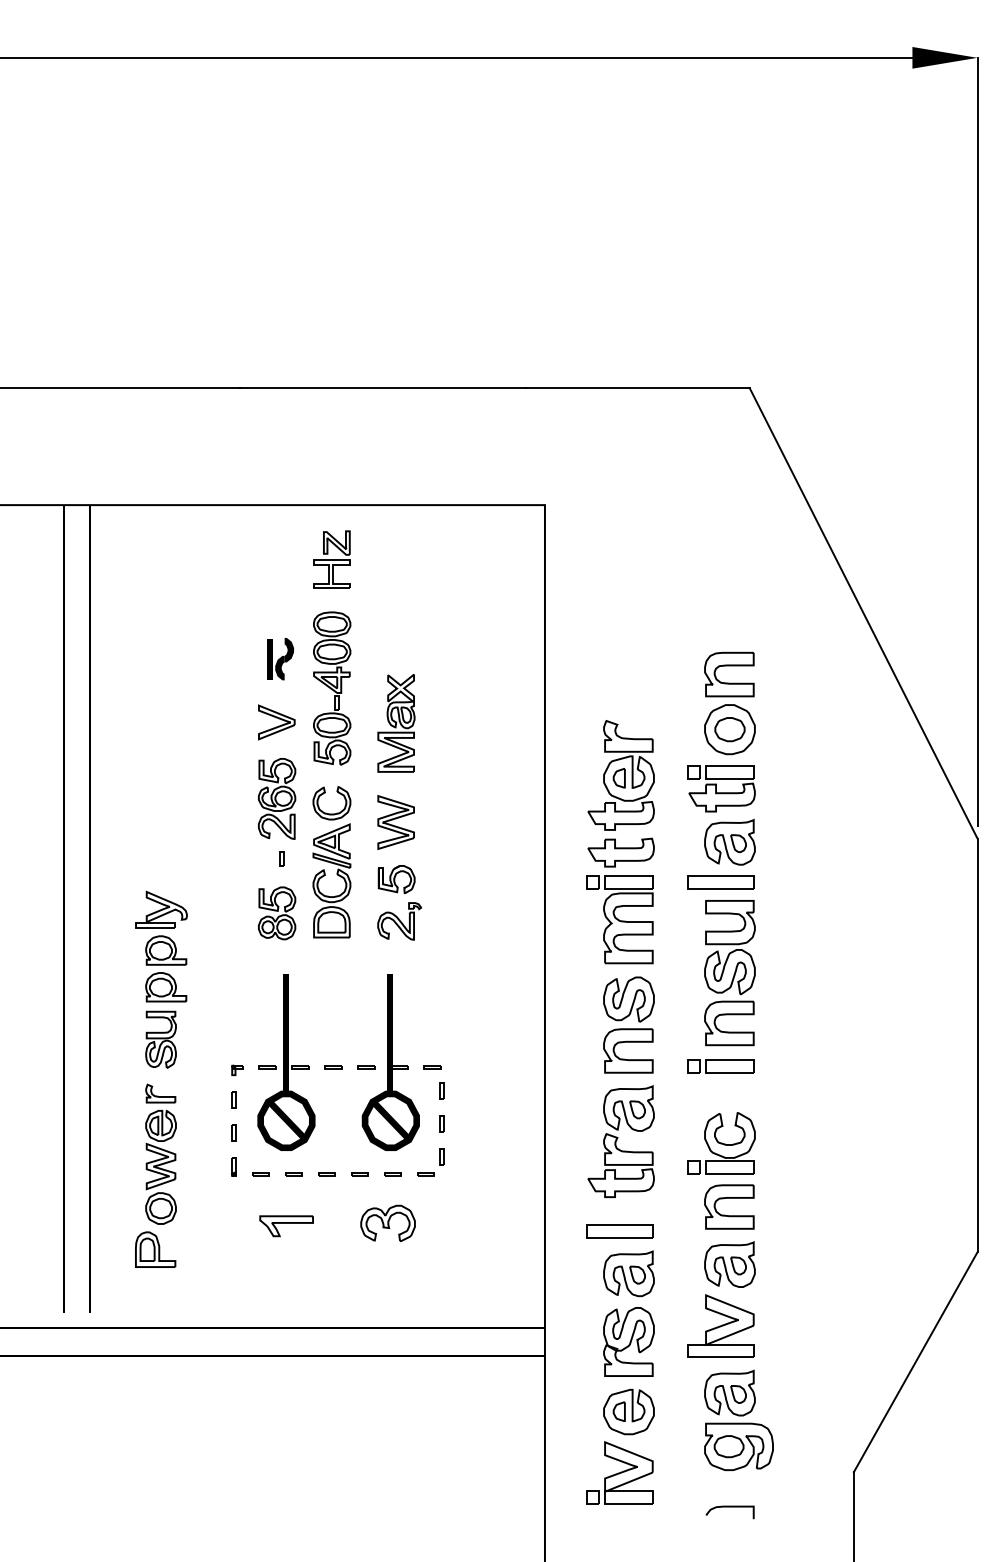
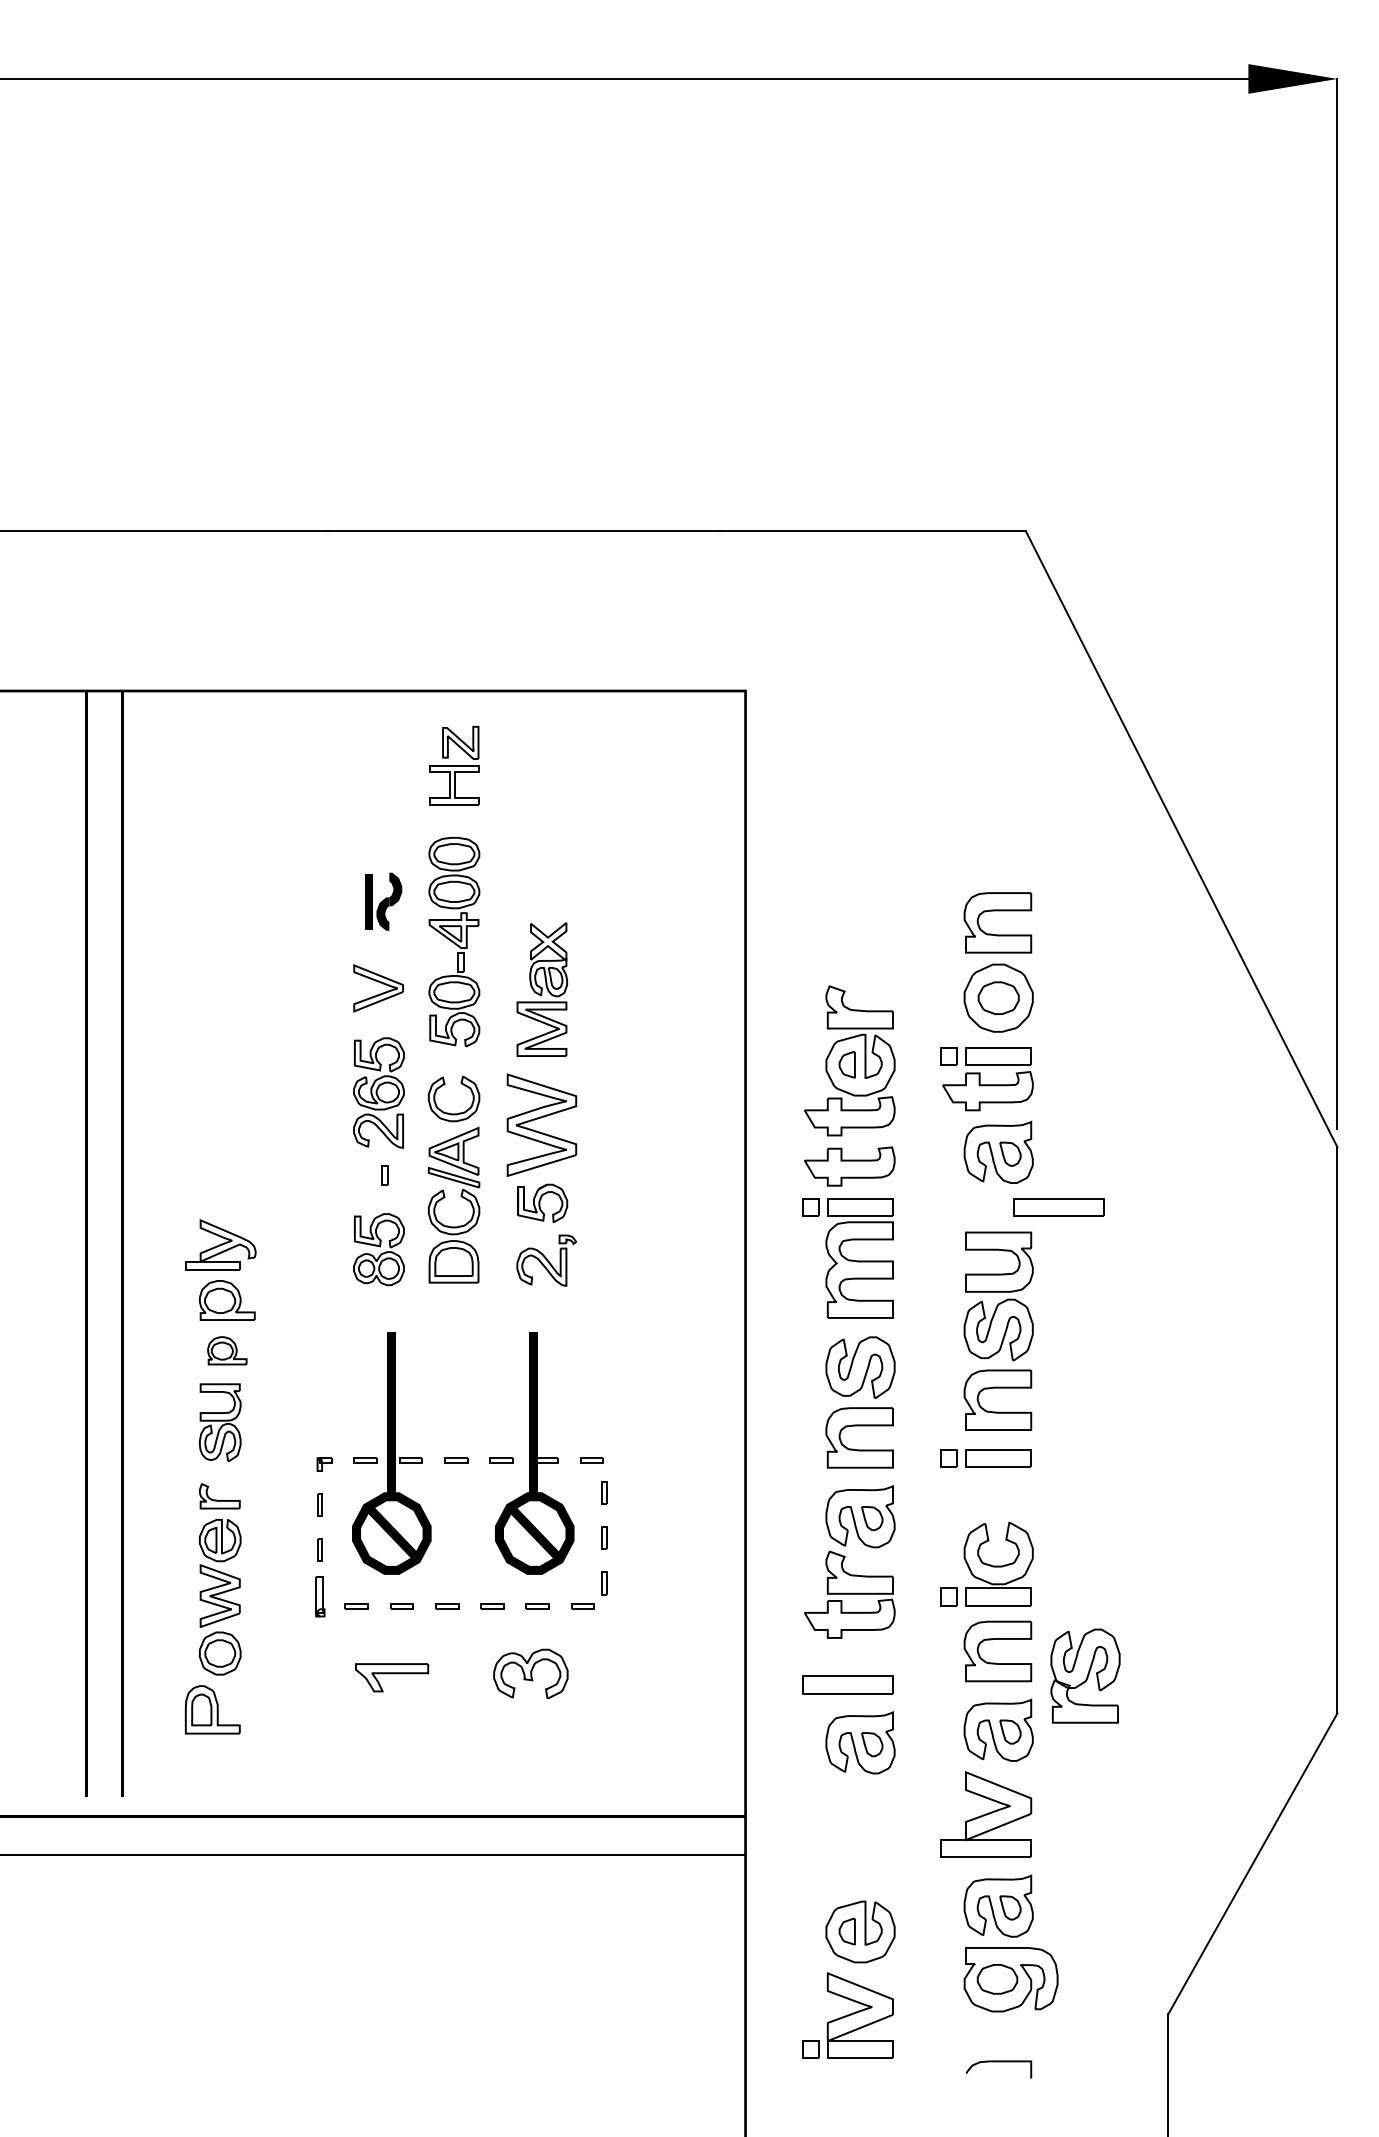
part: (395, 822) -> (541, 1125), size x1.4
part: (720, 882) -> (1058, 1207), moved
part: (166, 987) -> (227, 1350), size x0.7
part: (233, 1166) -> (319, 1596), size x1.6
part: (628, 1341) -> (1085, 1675), moved

